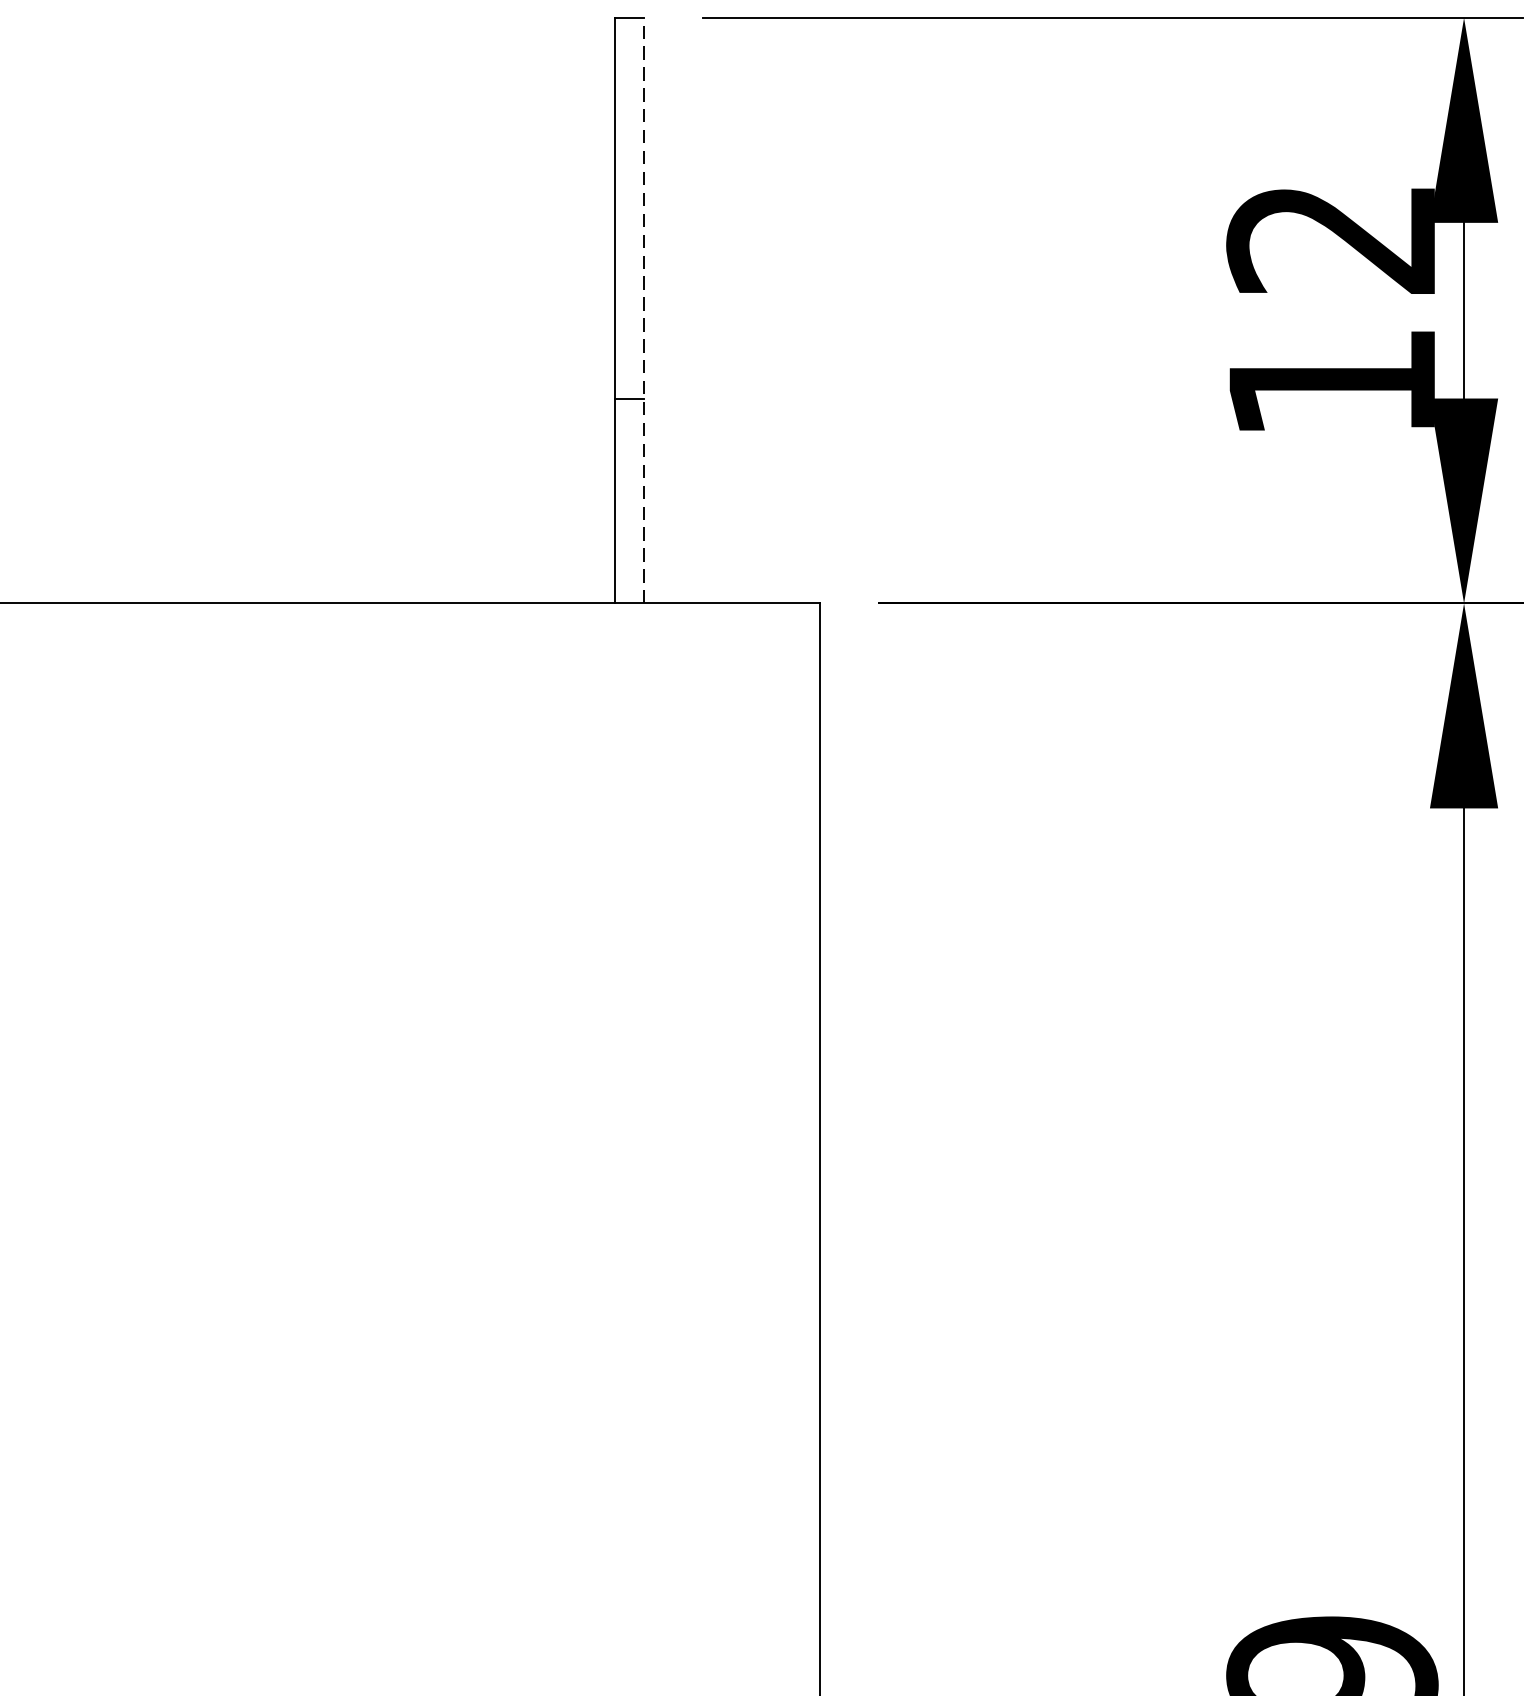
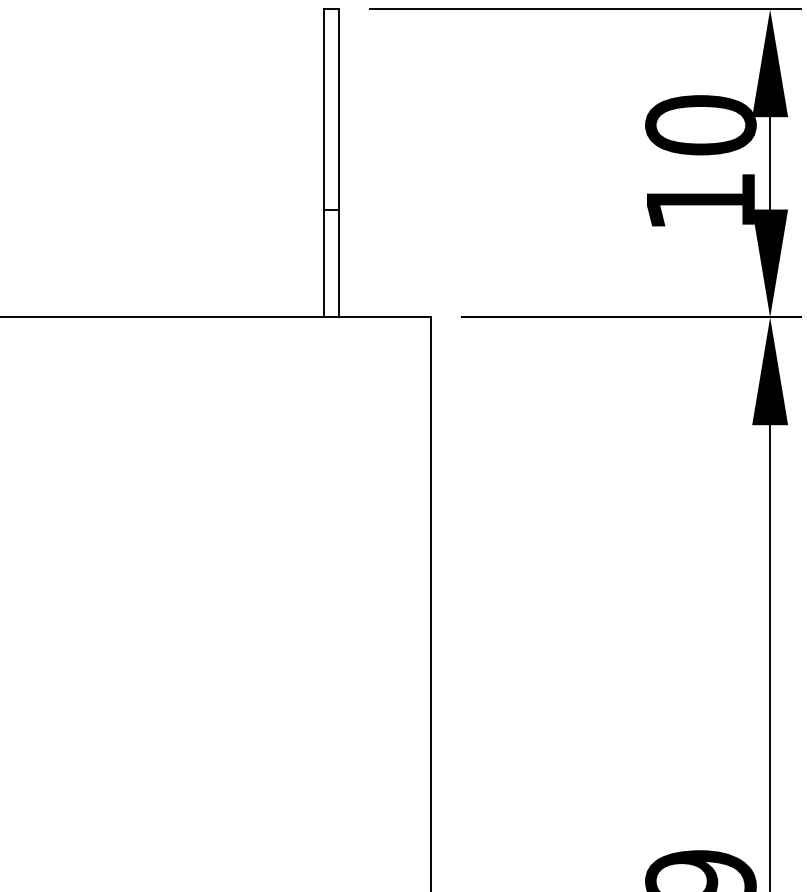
text: (1331, 238) -> (700, 125), 12 -> 10
line: (643, 309) -> (338, 162), dashed -> solid

